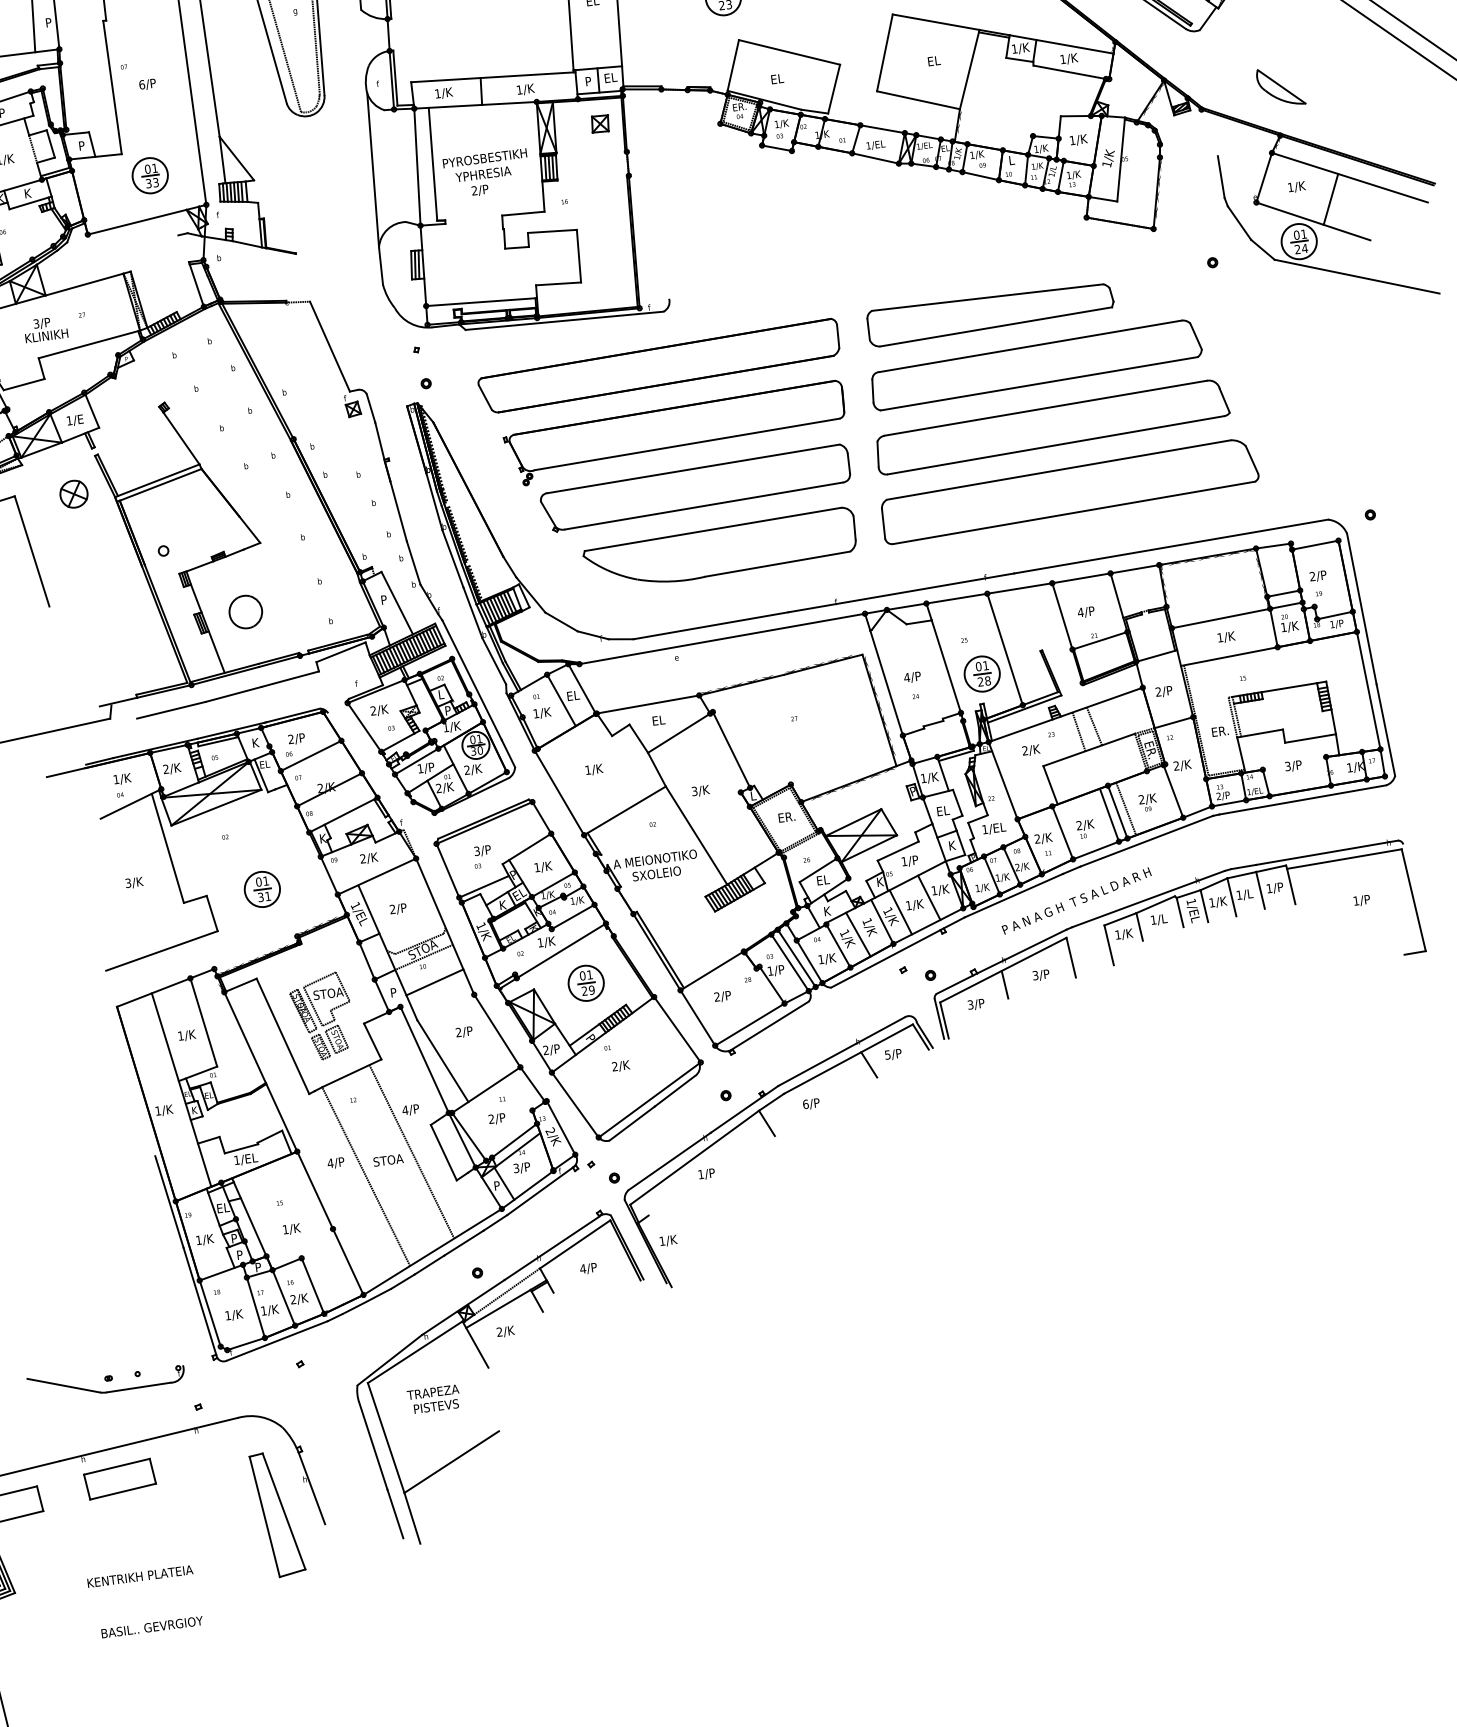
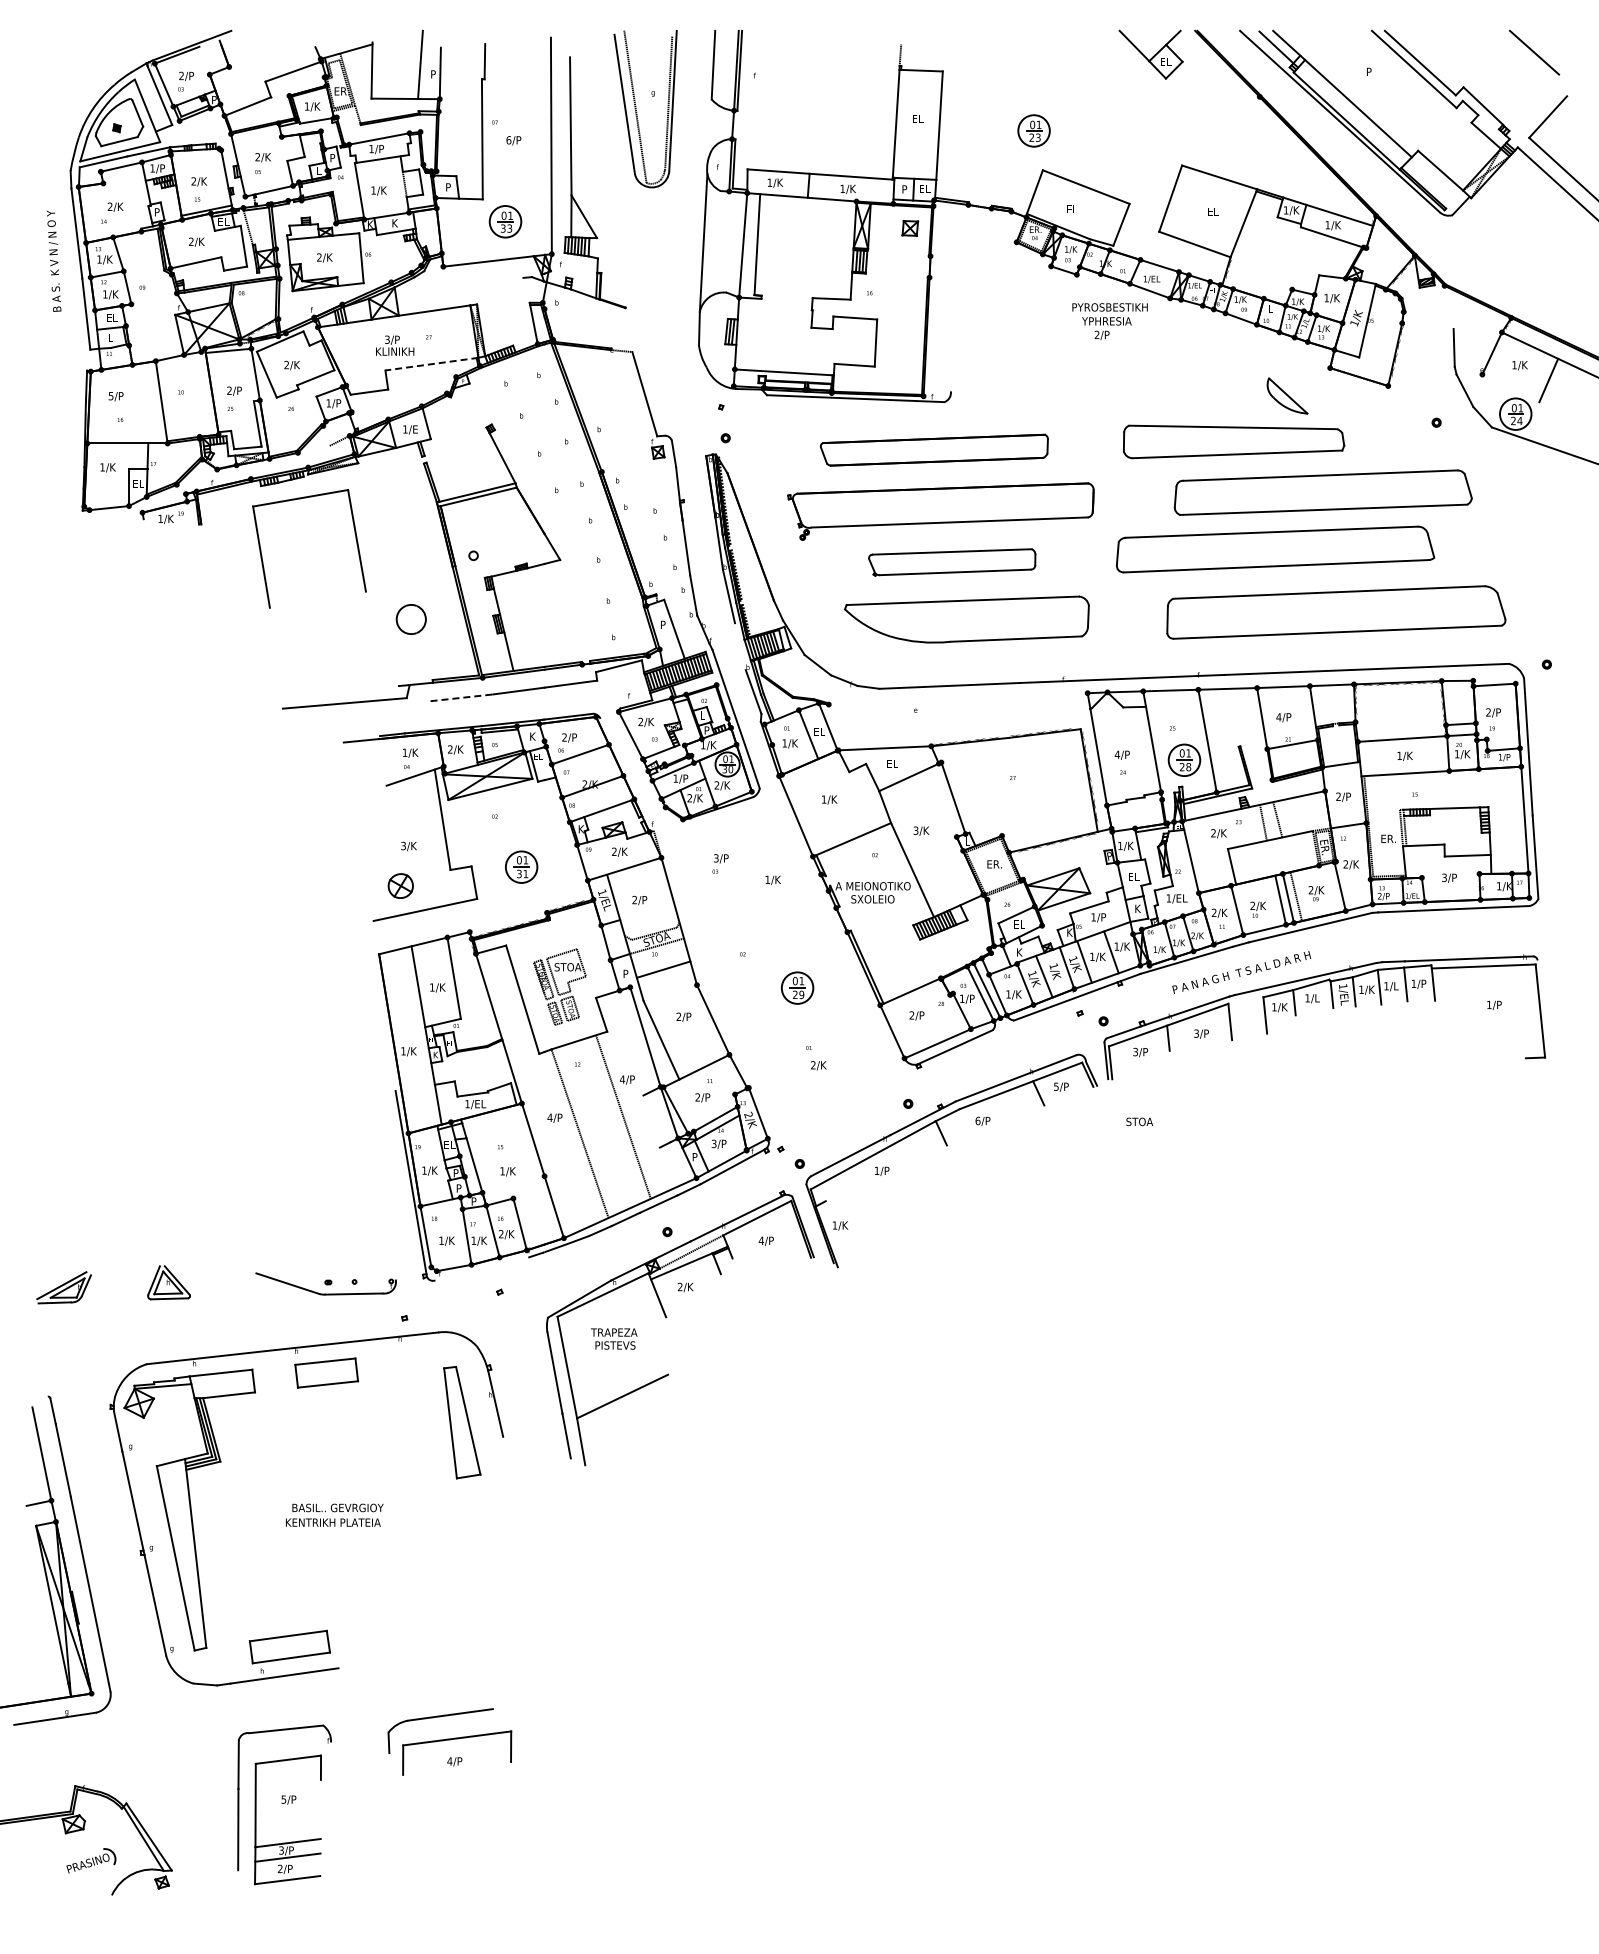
part: (1280, 86) -> (1287, 395), moved
text: (486, 174) -> (1109, 321), moved
line: (1313, 220) -> (1530, 397), removed
line: (88, 344) -> (431, 364), solid -> dashed
part: (1035, 364) -> (1322, 492), moved
part: (659, 366) -> (934, 450), size x0.7
part: (694, 488) -> (951, 562), size x0.6
part: (1069, 491) -> (1336, 612), moved
part: (73, 493) -> (400, 885), moved
part: (244, 612) -> (410, 619), moved
line: (473, 612) -> (740, 646), removed
line: (721, 638) -> (957, 698), removed
line: (170, 709) -> (461, 697), solid -> dashed
part: (570, 969) -> (785, 974), removed
line: (443, 1152) -> (651, 1121), removed
text: (388, 1159) -> (1139, 1121), moved
line: (277, 1340) -> (482, 1268), removed
text: (140, 1576) -> (333, 1522), moved

